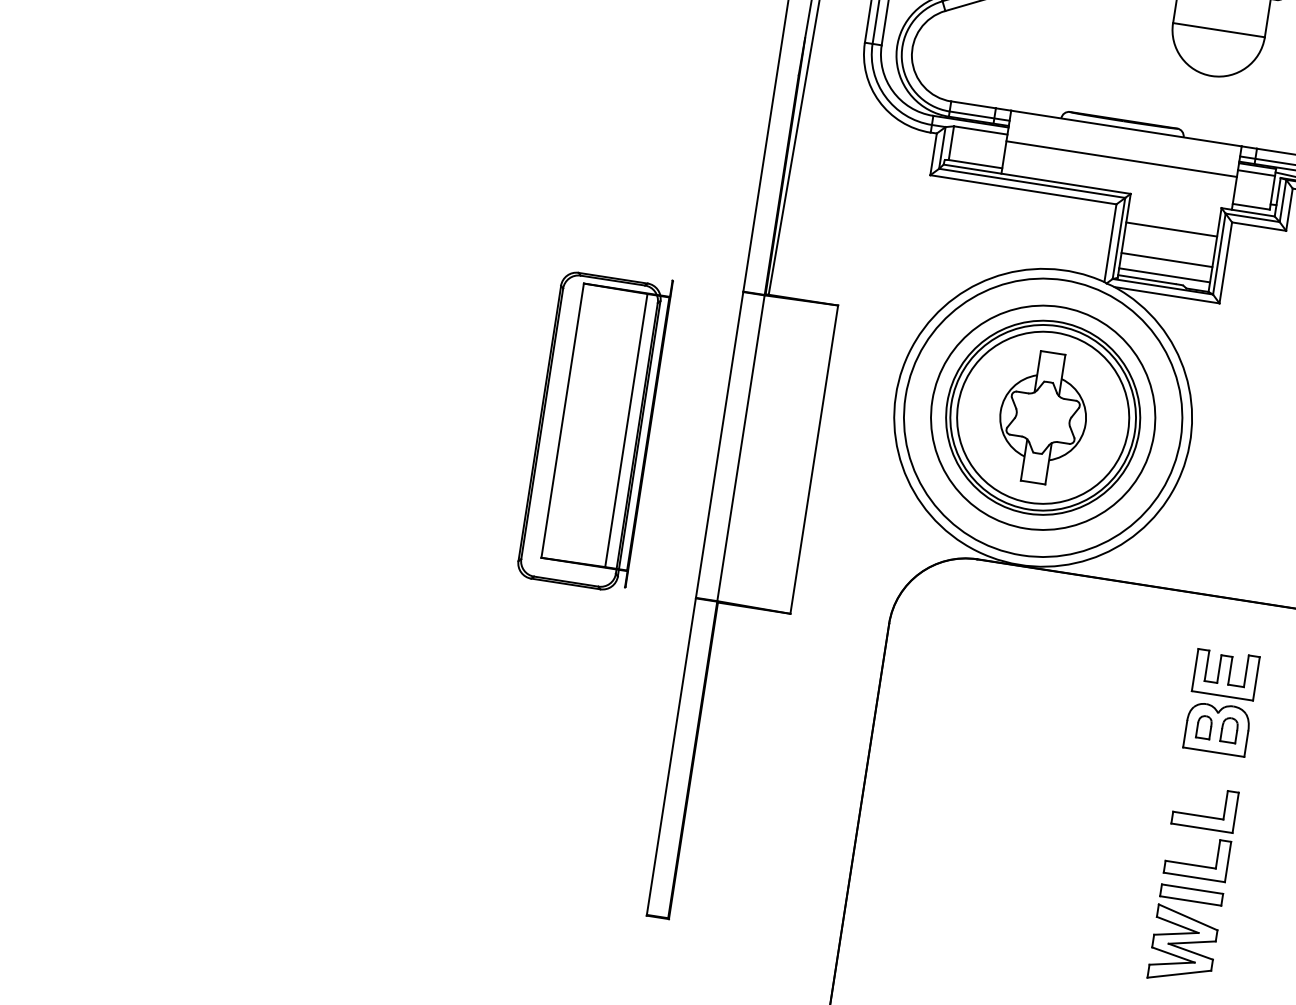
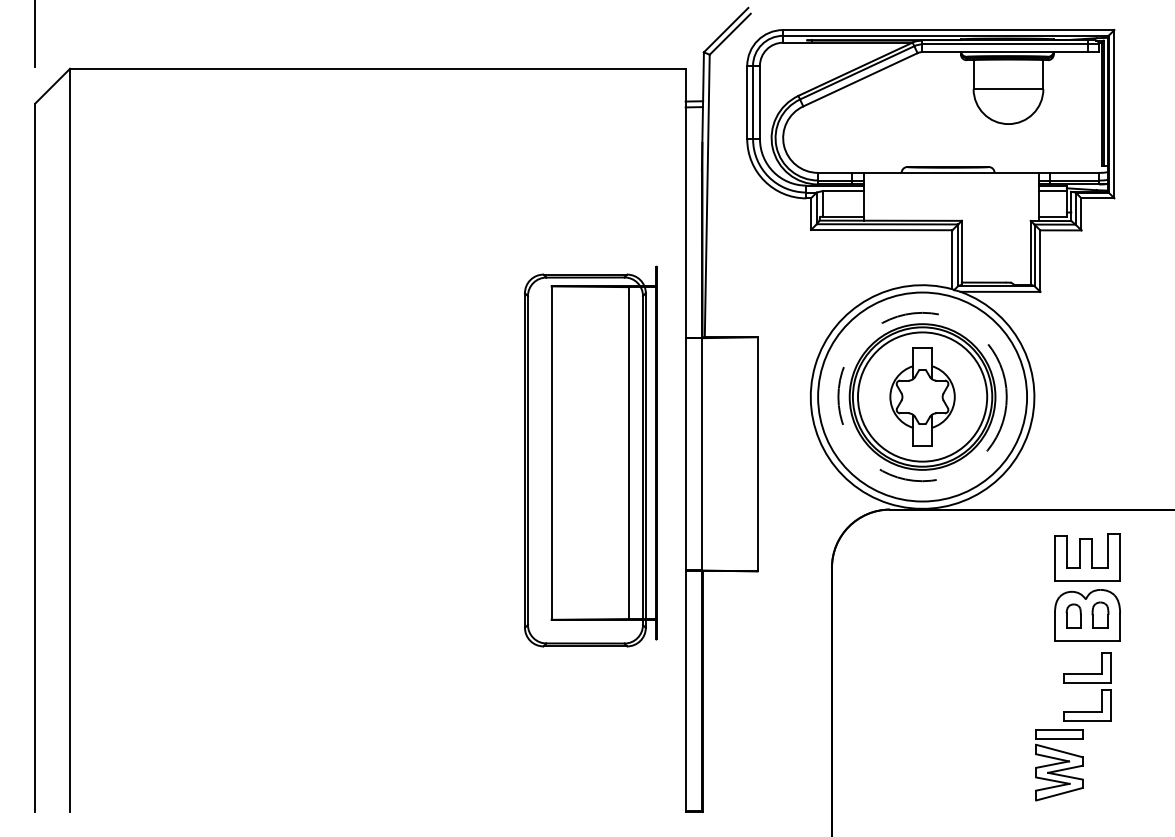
line: (1120, 159) -> (950, 196), removed
line: (1170, 229) -> (995, 242), removed
line: (1165, 259) -> (995, 265), removed
line: (1163, 275) -> (995, 277), removed
circle: (1043, 417) -> (922, 396), solid -> dashed
part: (593, 428) -> (590, 456), size x1.6
part: (1221, 702) -> (1087, 587), size x1.4
part: (1185, 936) -> (1059, 765), moved

